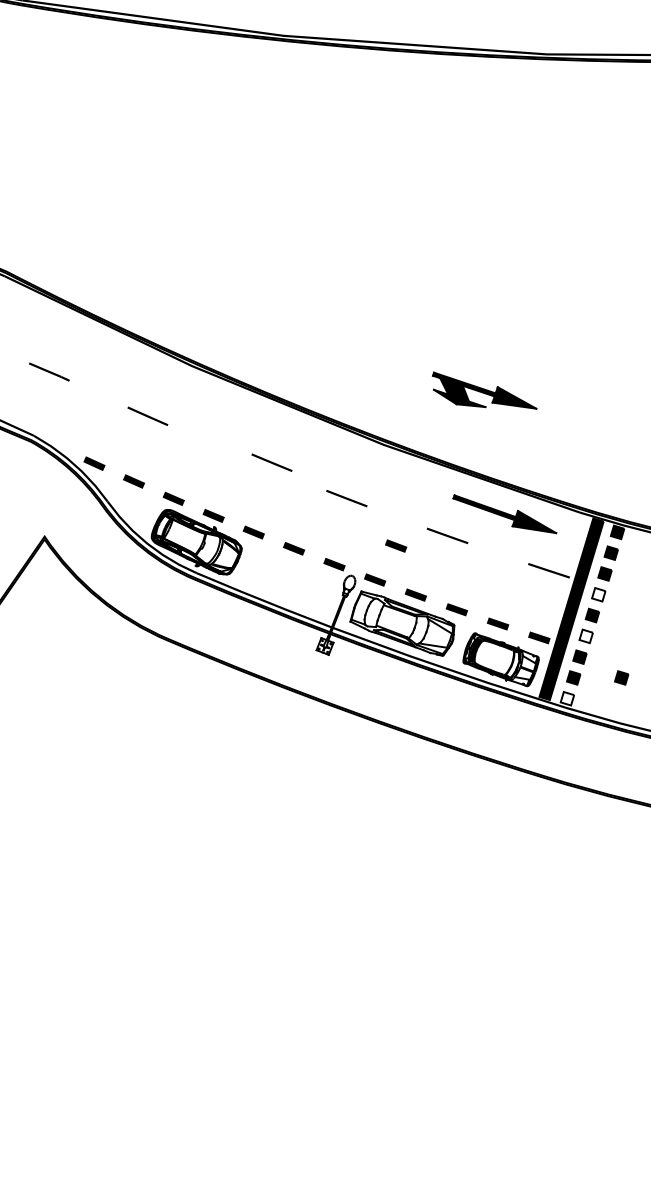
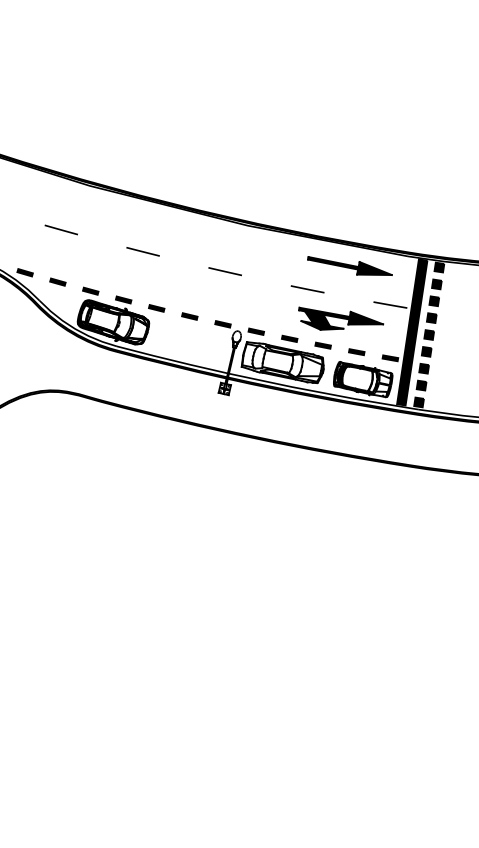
part: (484, 390) -> (340, 315), moved
line: (271, 462) -> (142, 251), moved
curve: (396, 545) -> (269, 302), removed
fill: (598, 594) -> (431, 317), added
fill: (586, 636) -> (426, 351), added
part: (621, 677) -> (458, 379), removed
fill: (567, 698) -> (419, 402), added

